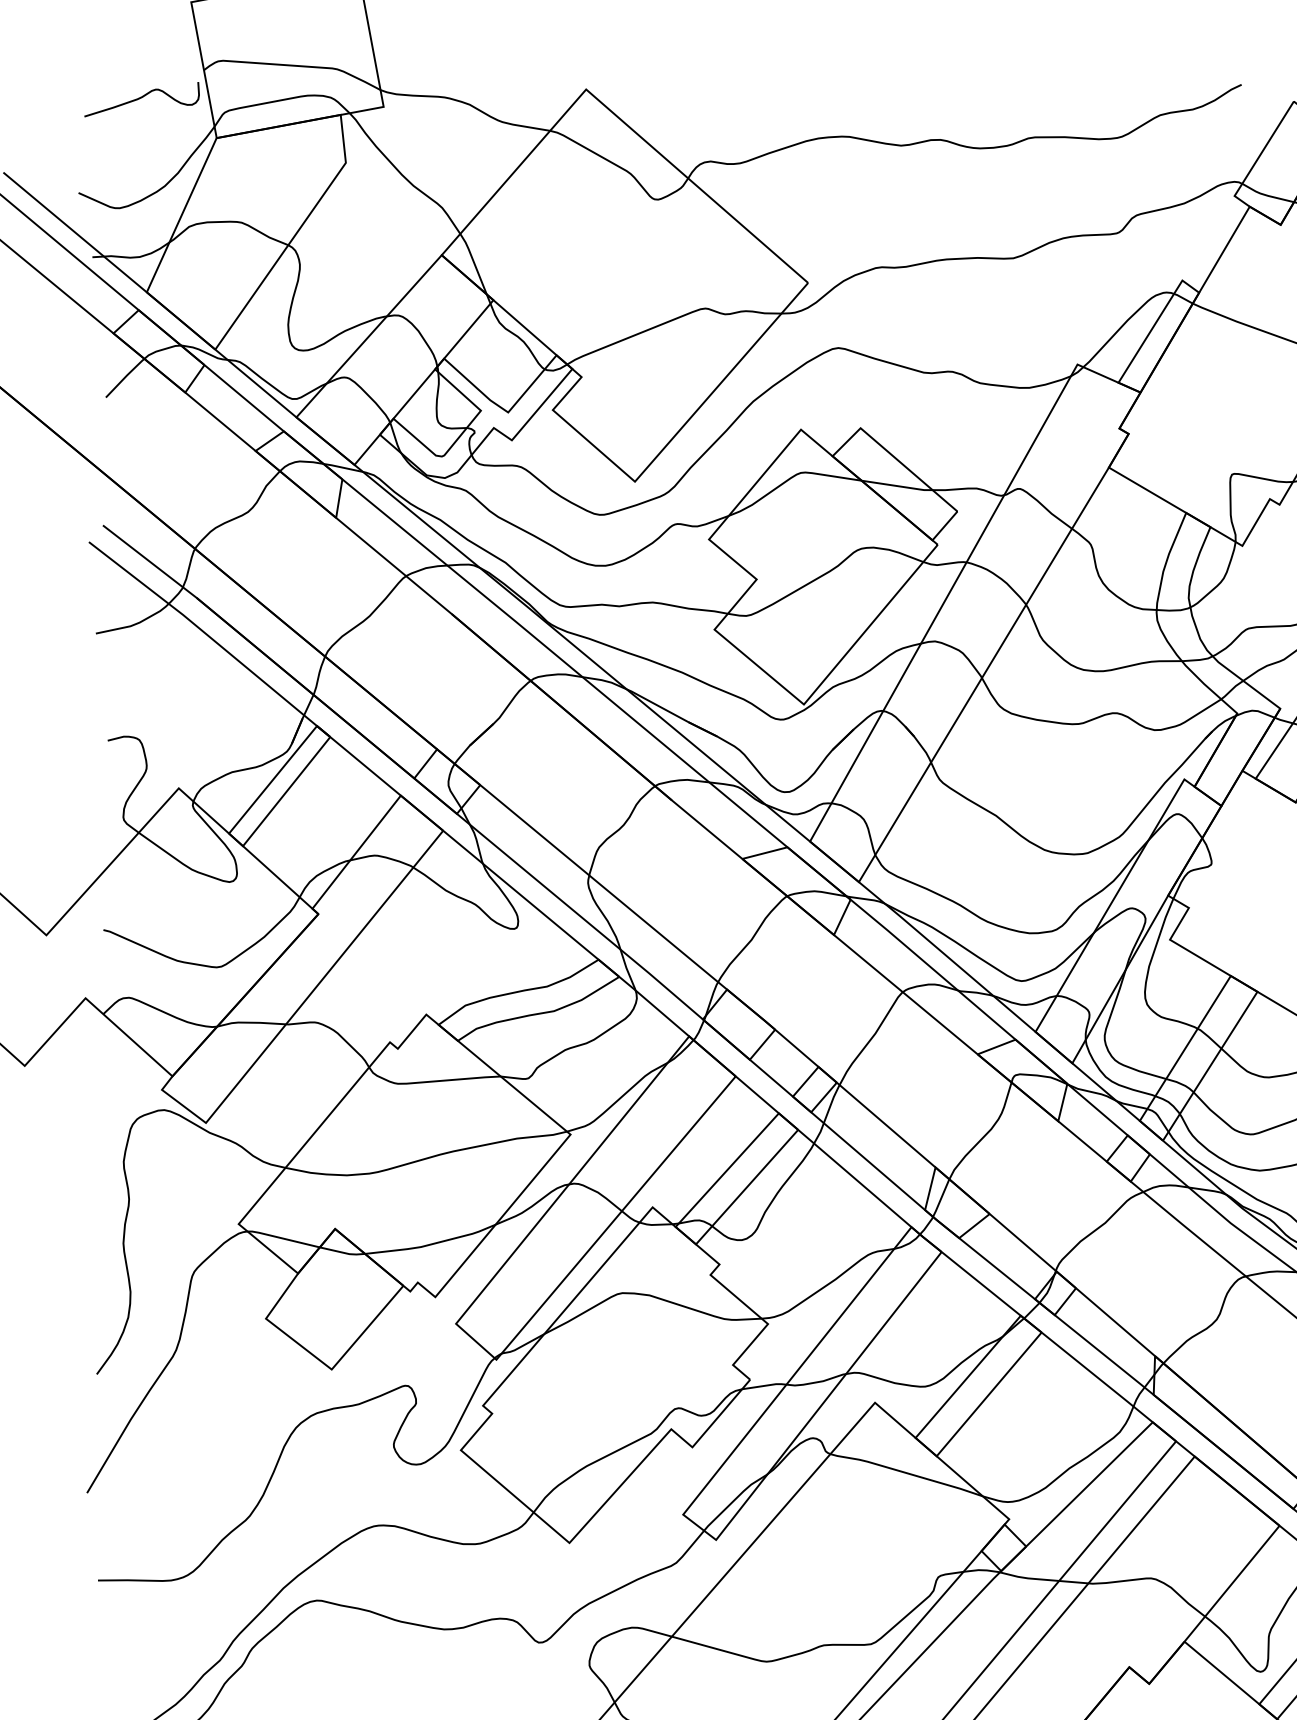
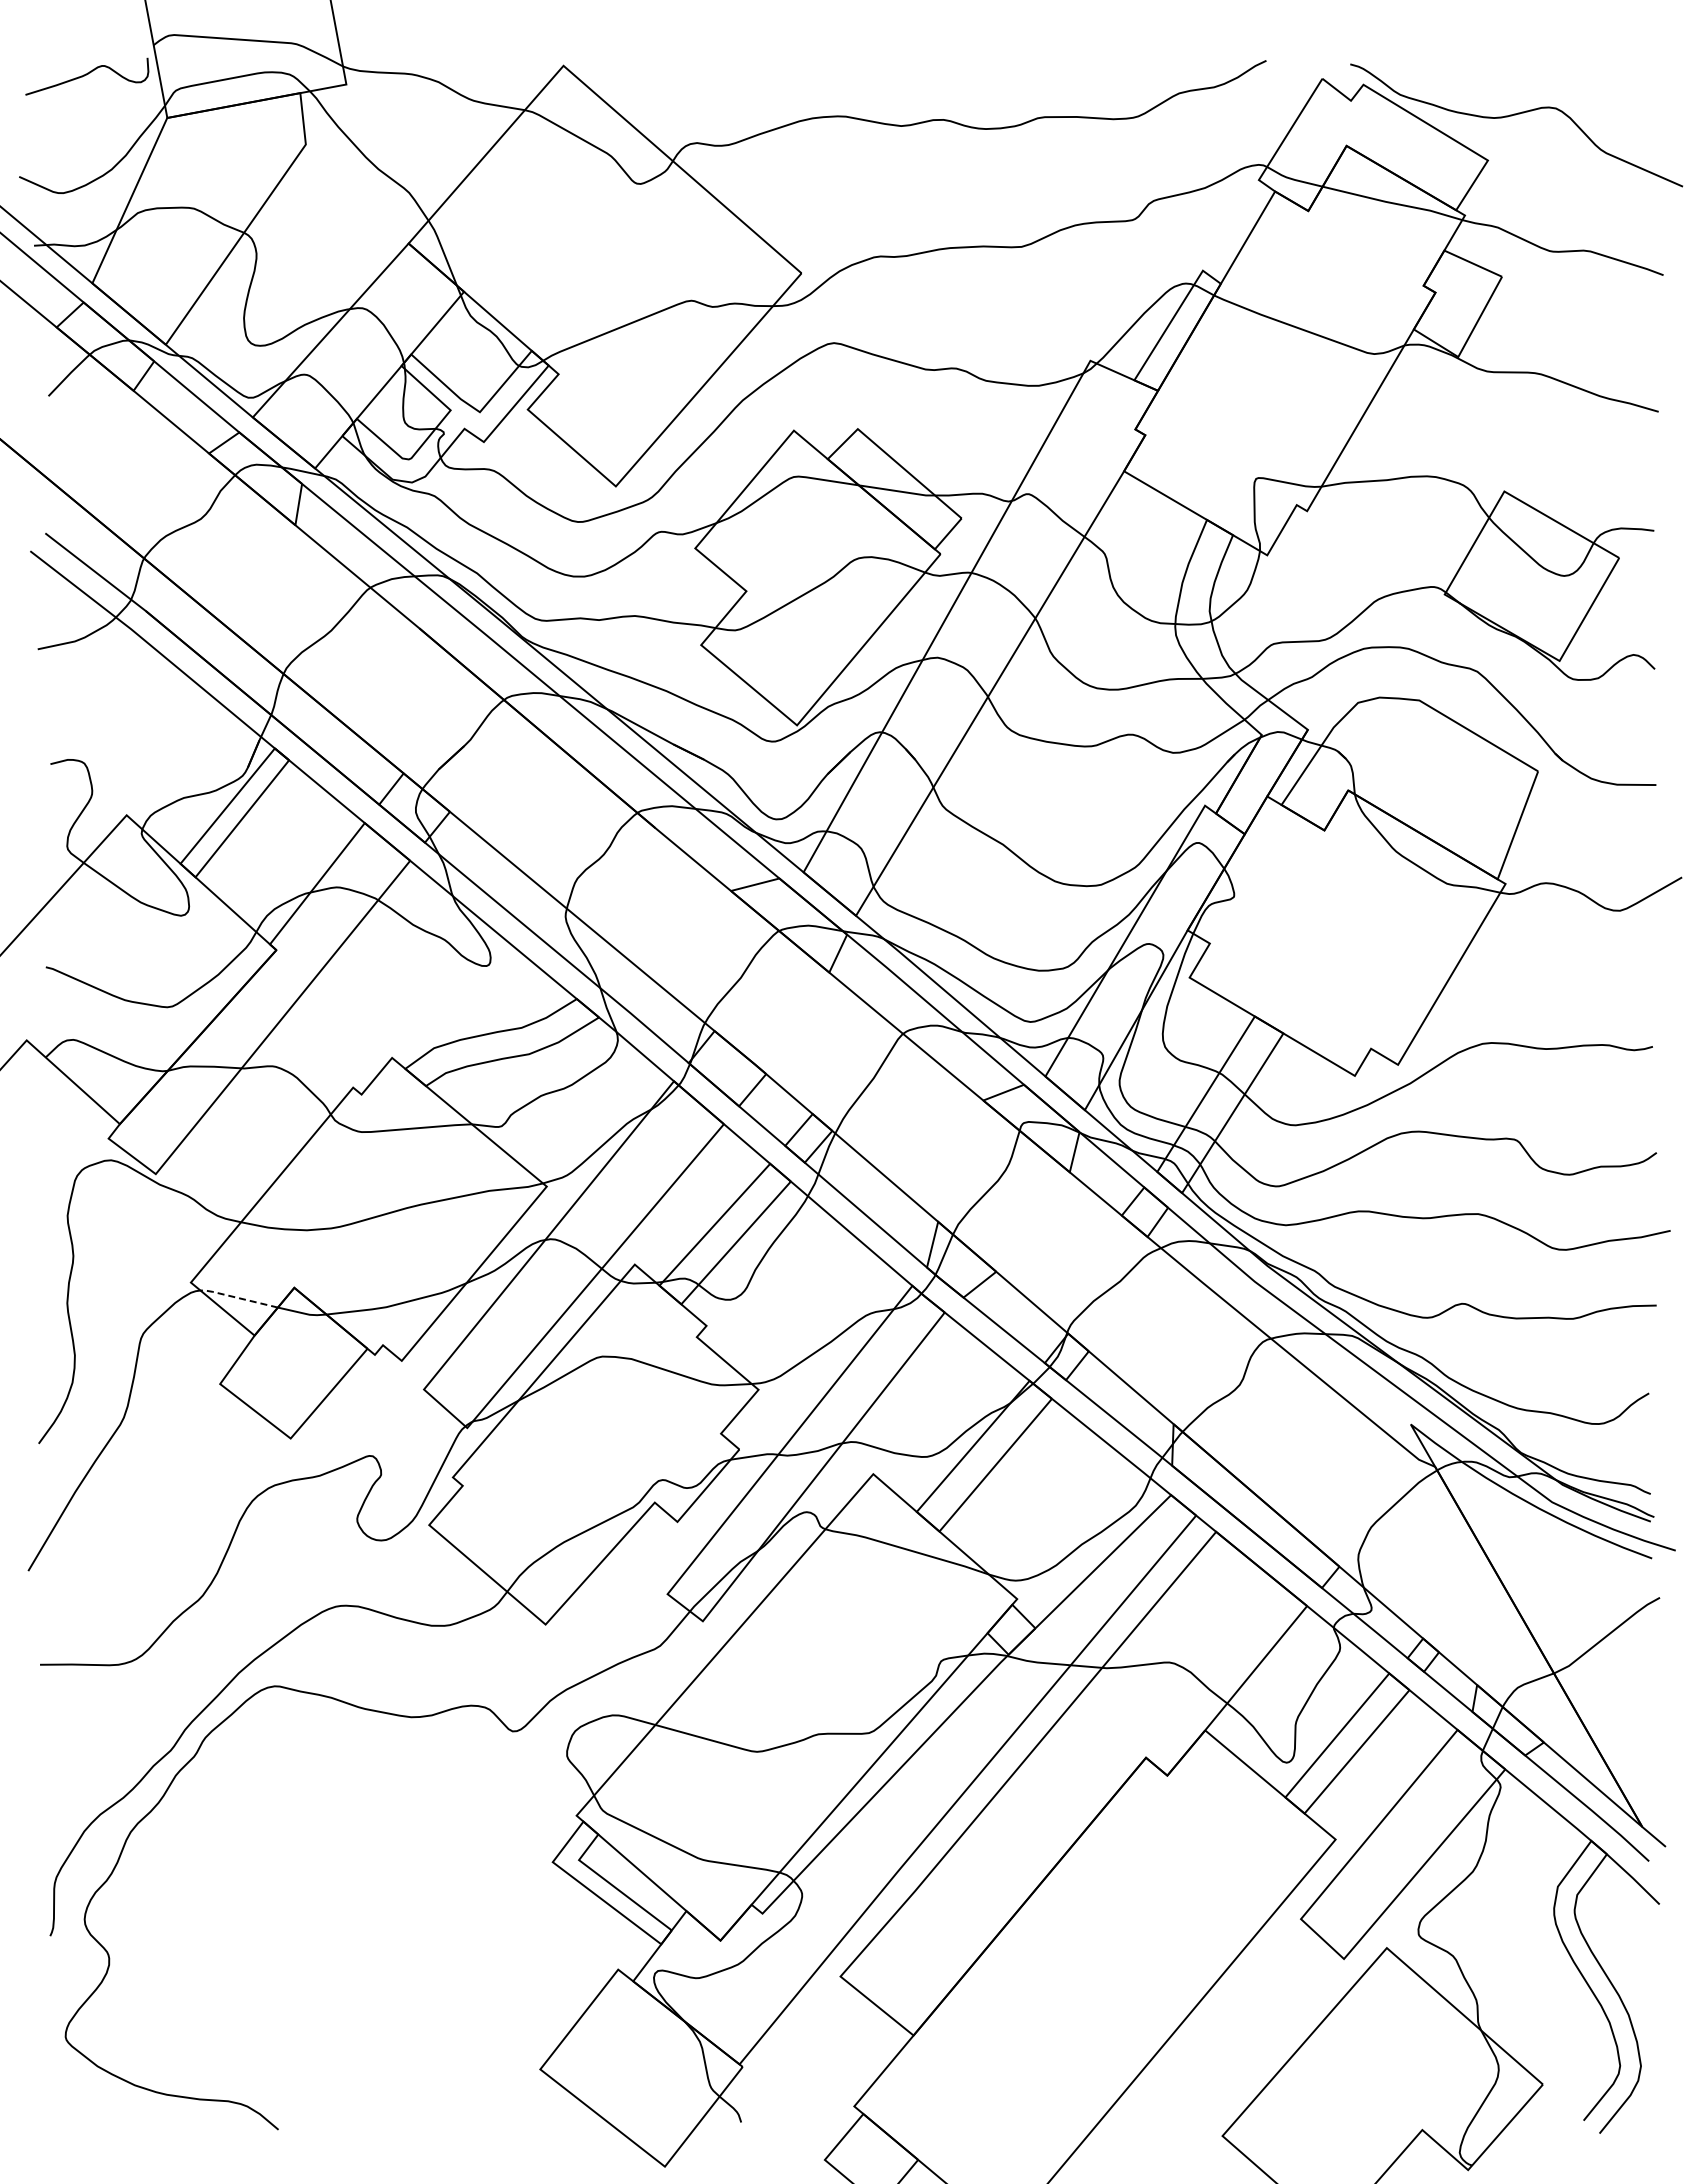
line: (282, 1238) -> (237, 1297), solid -> dashed

